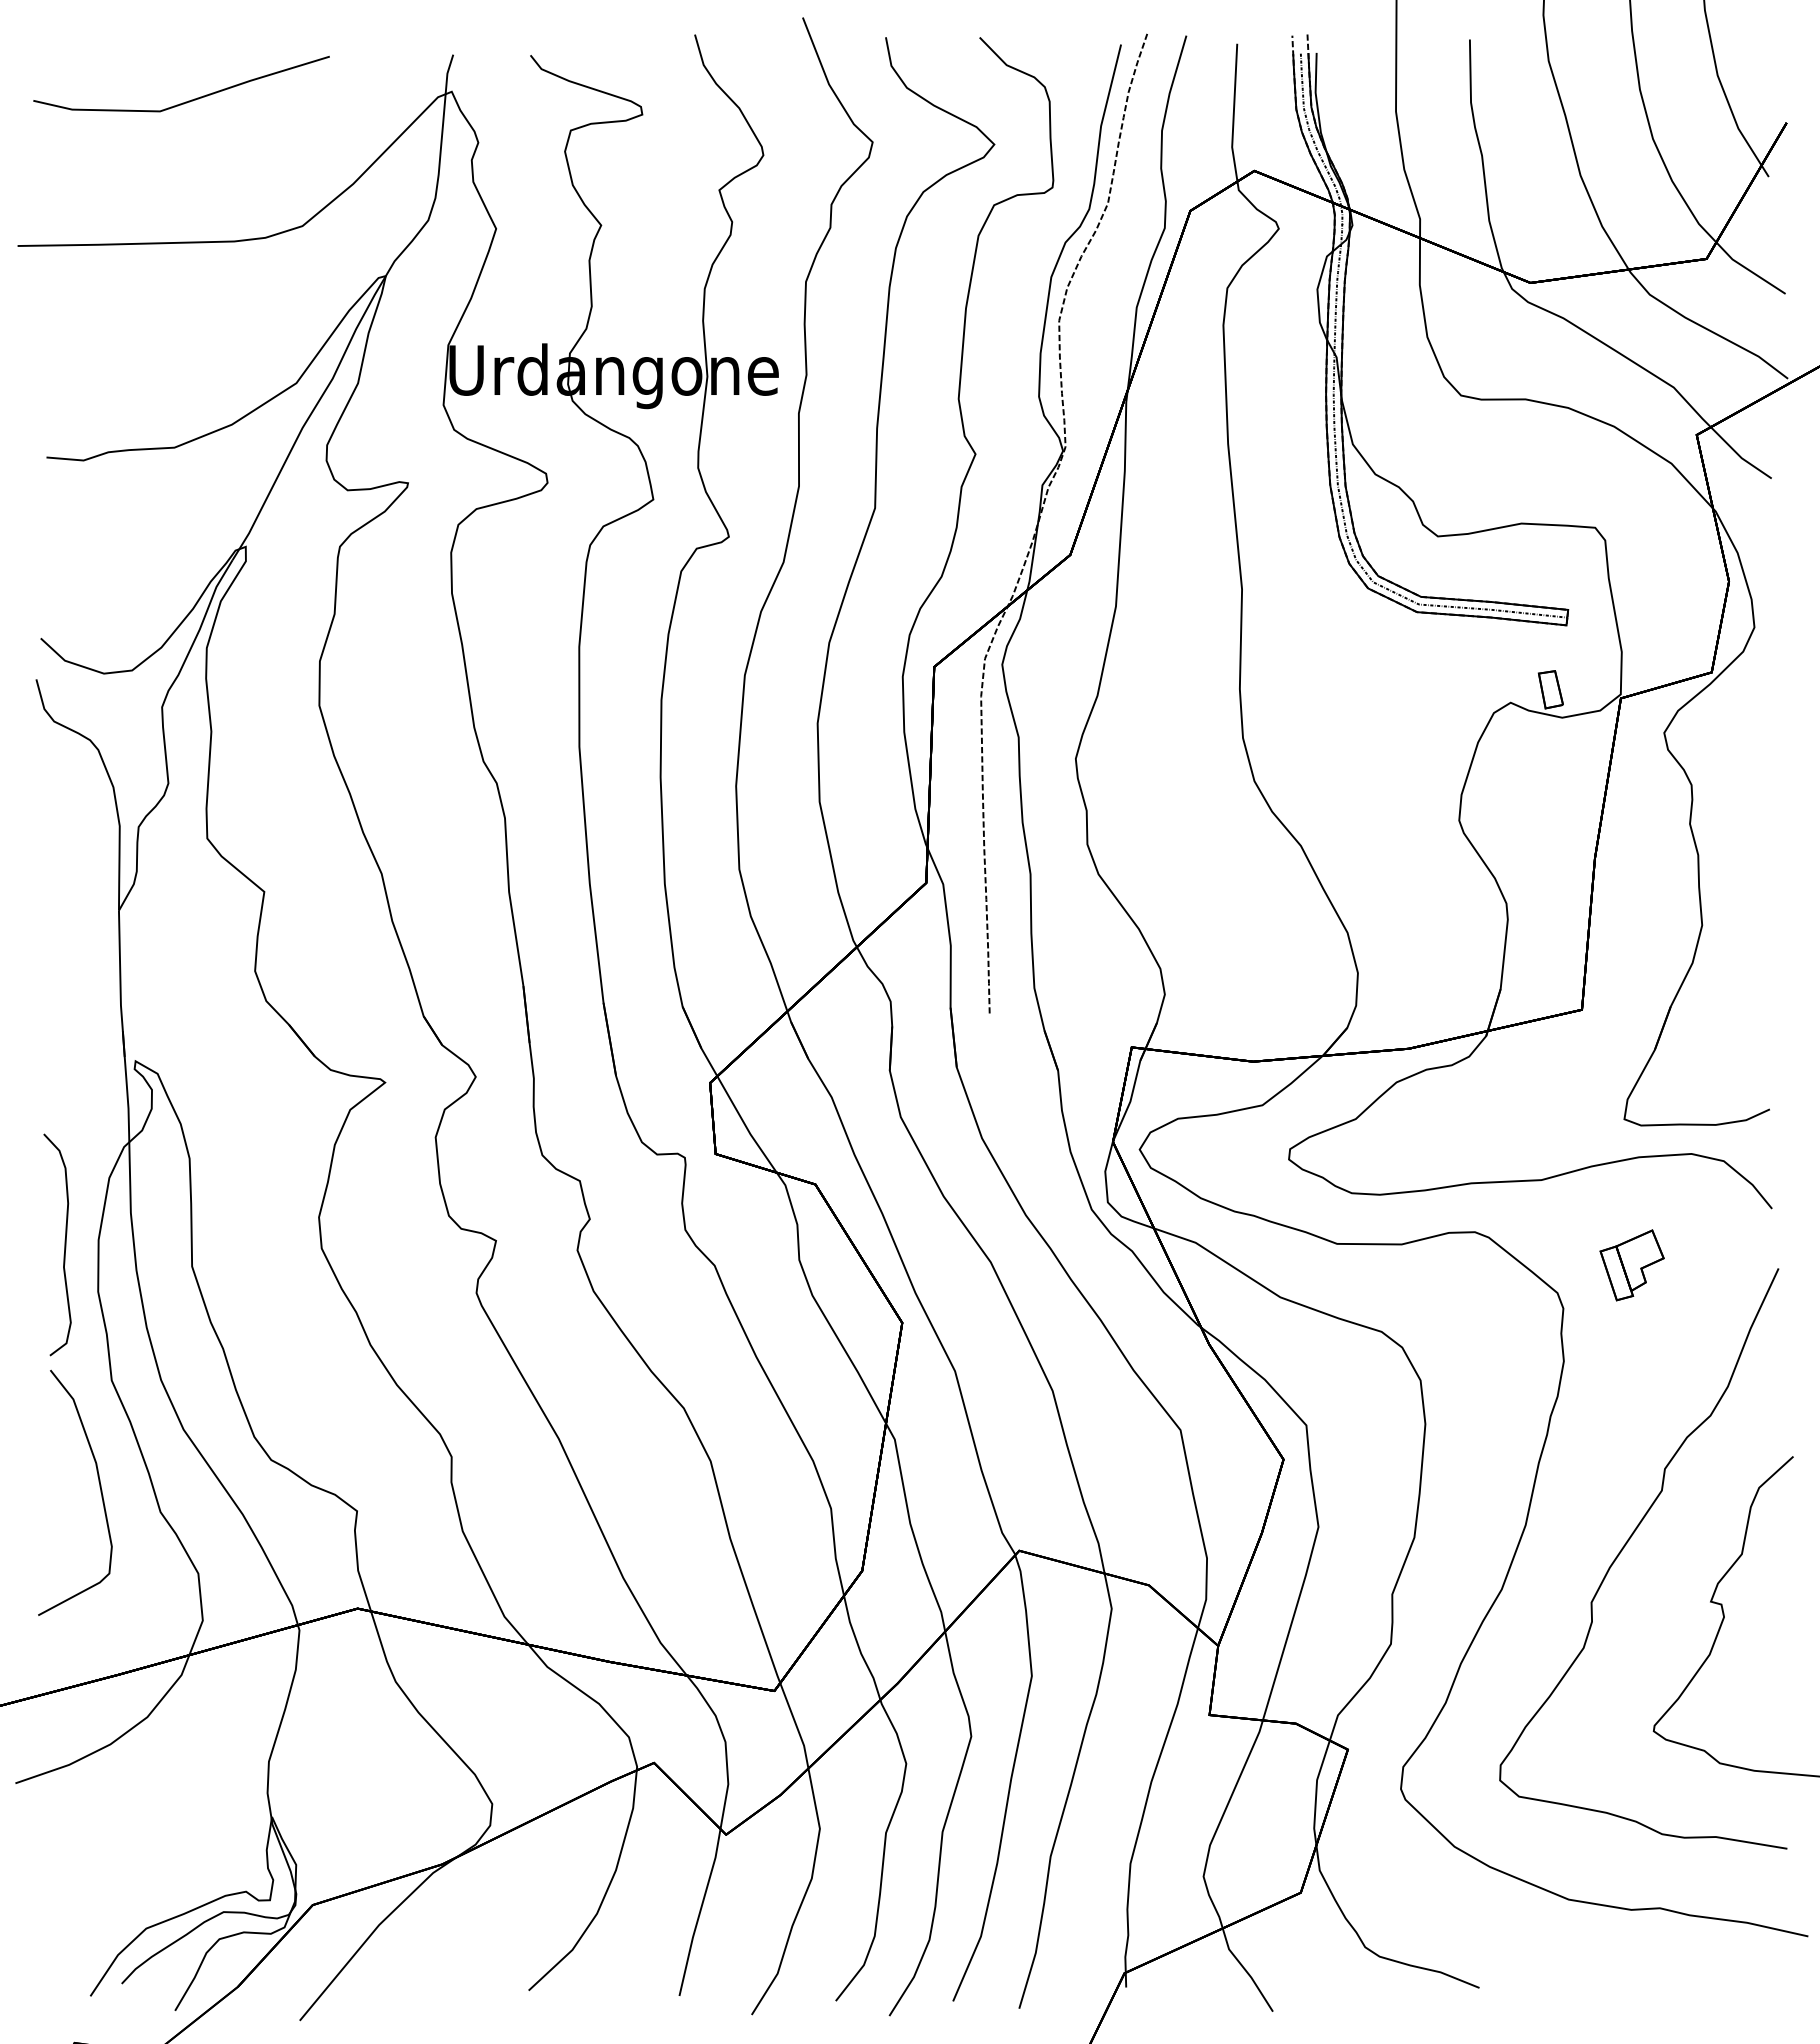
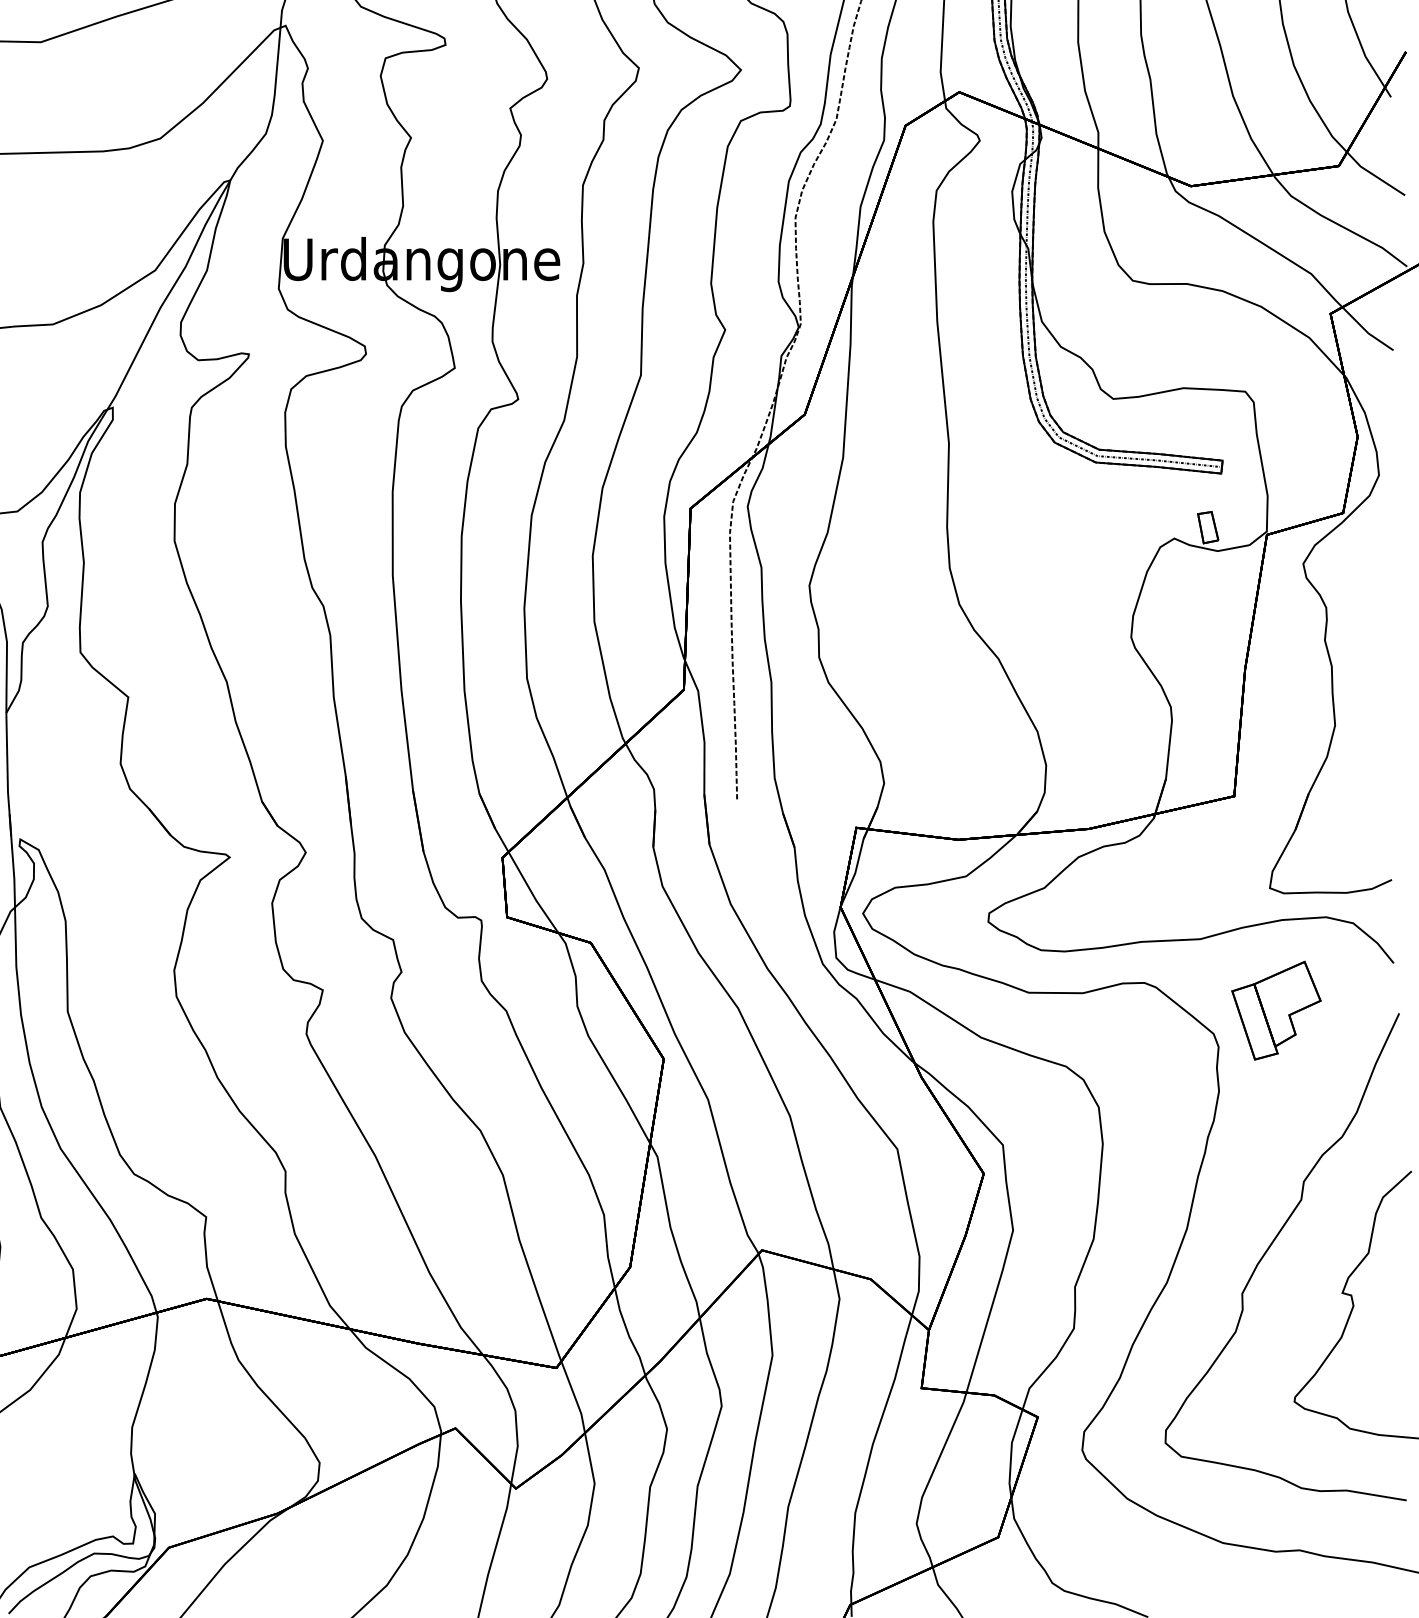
part: (1631, 1265) -> (1275, 1010), size x1.67

